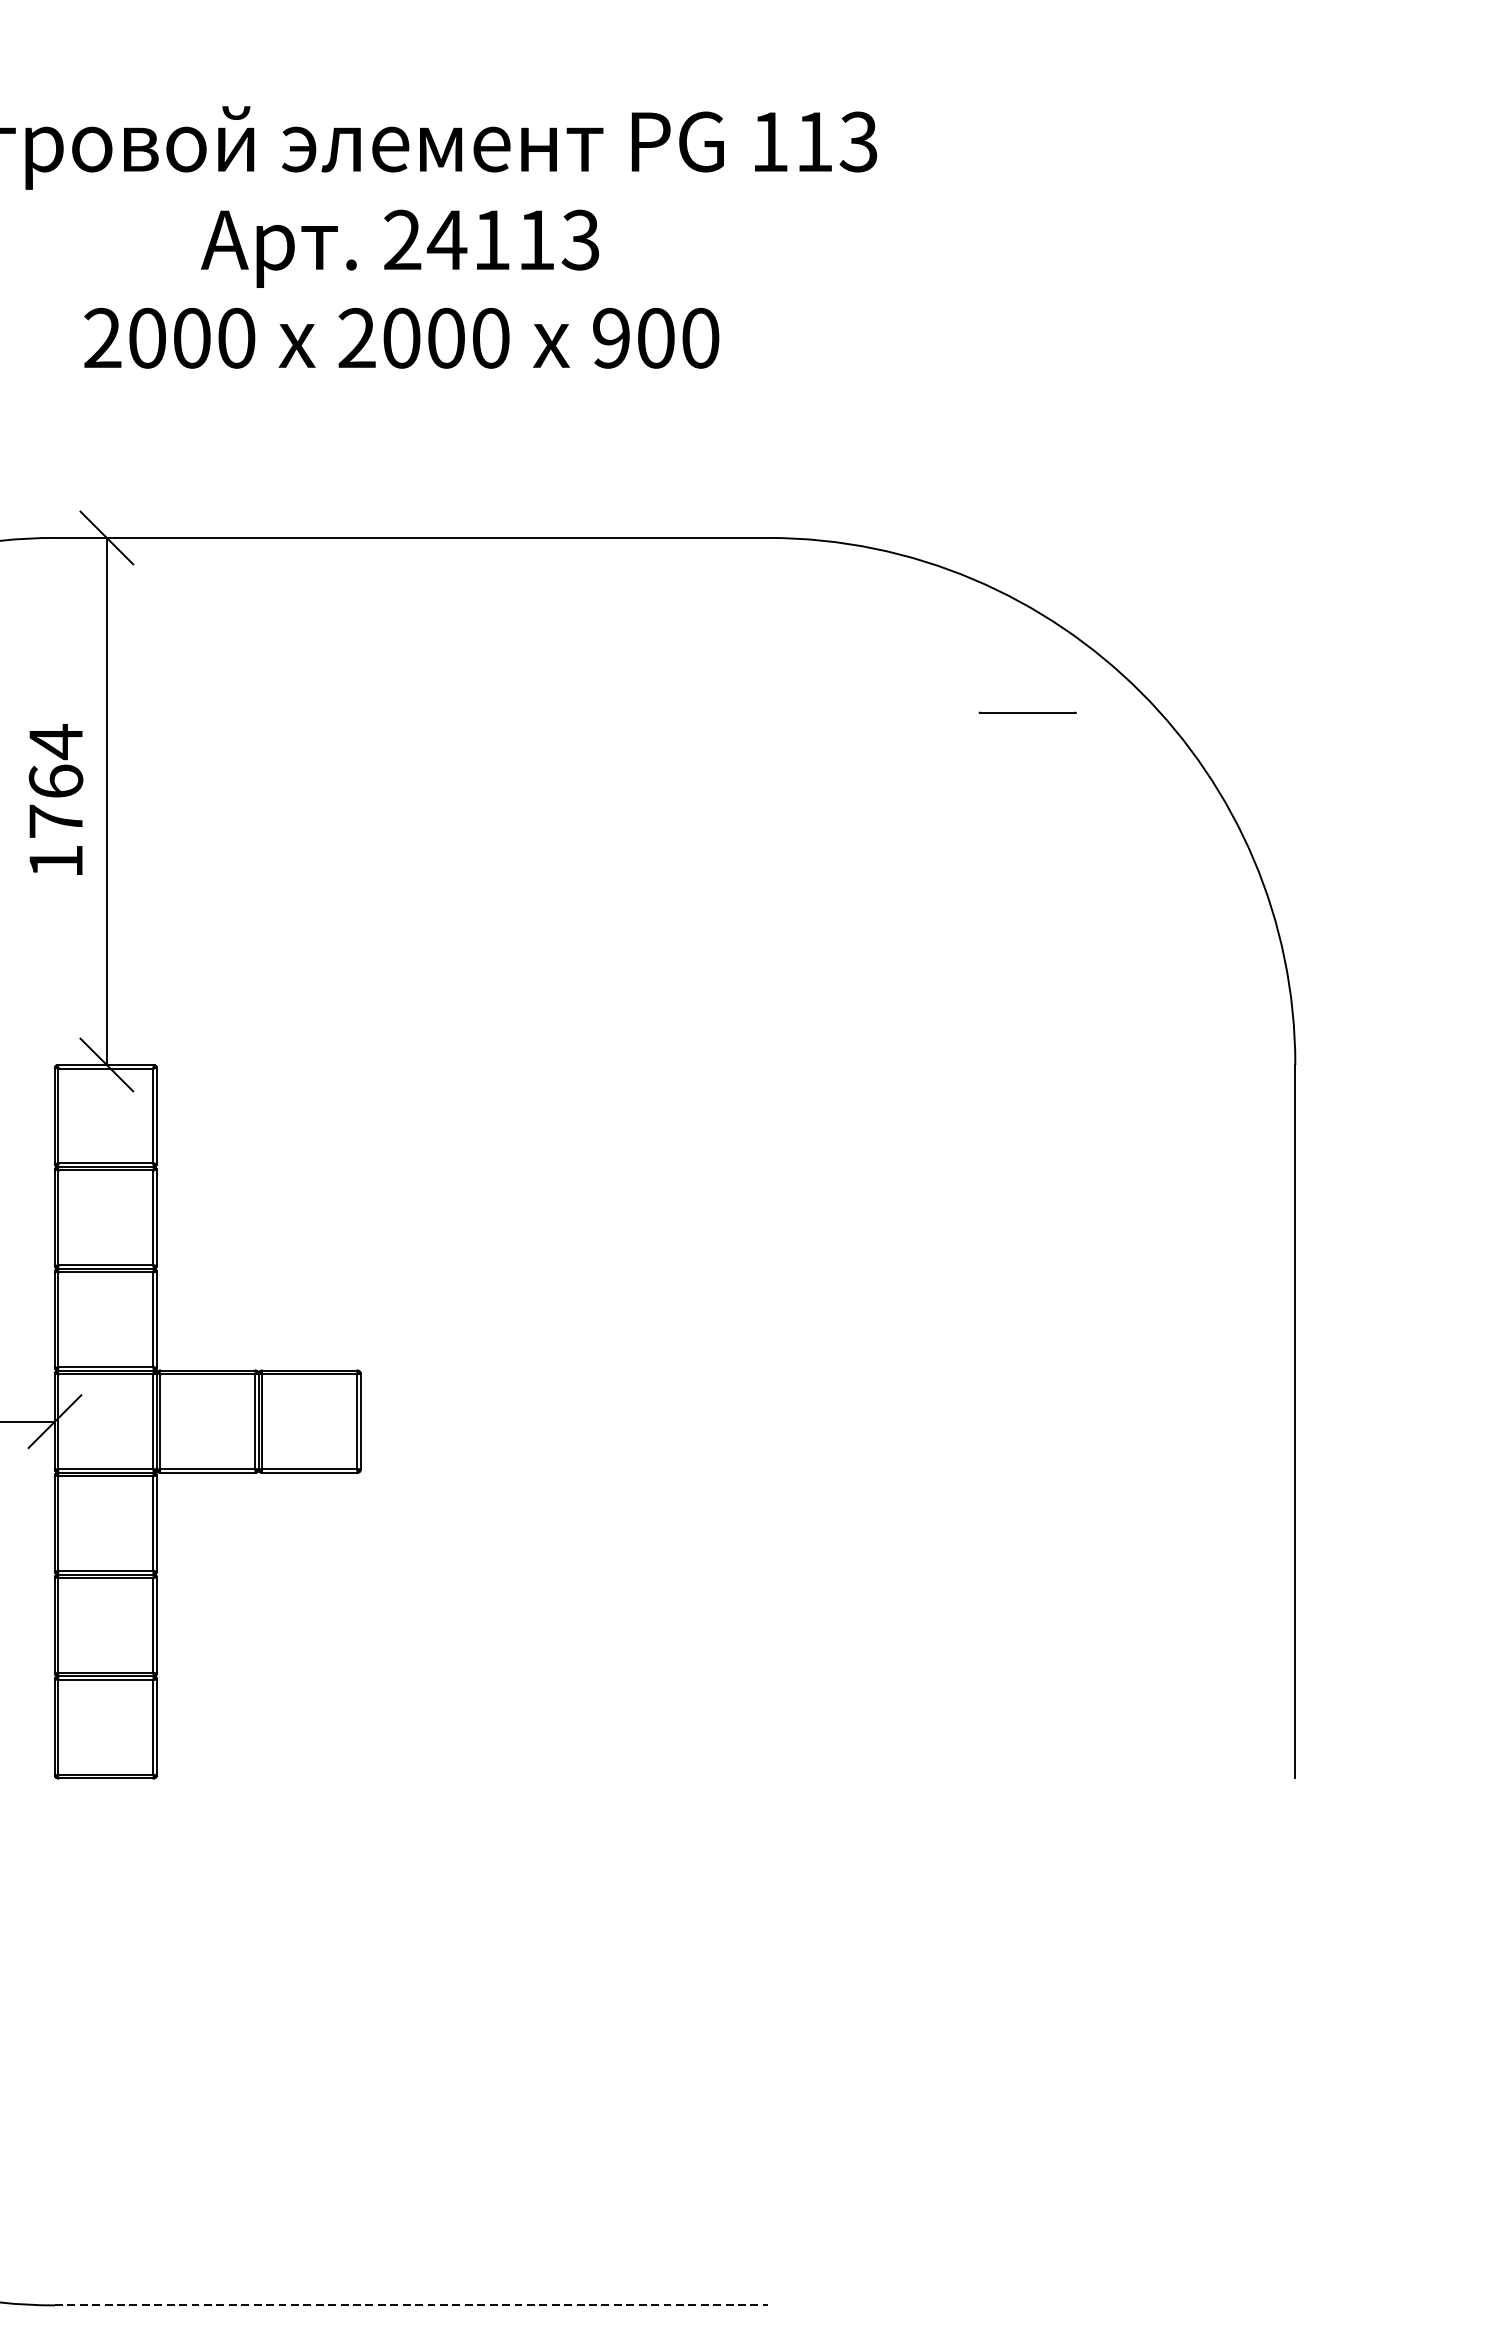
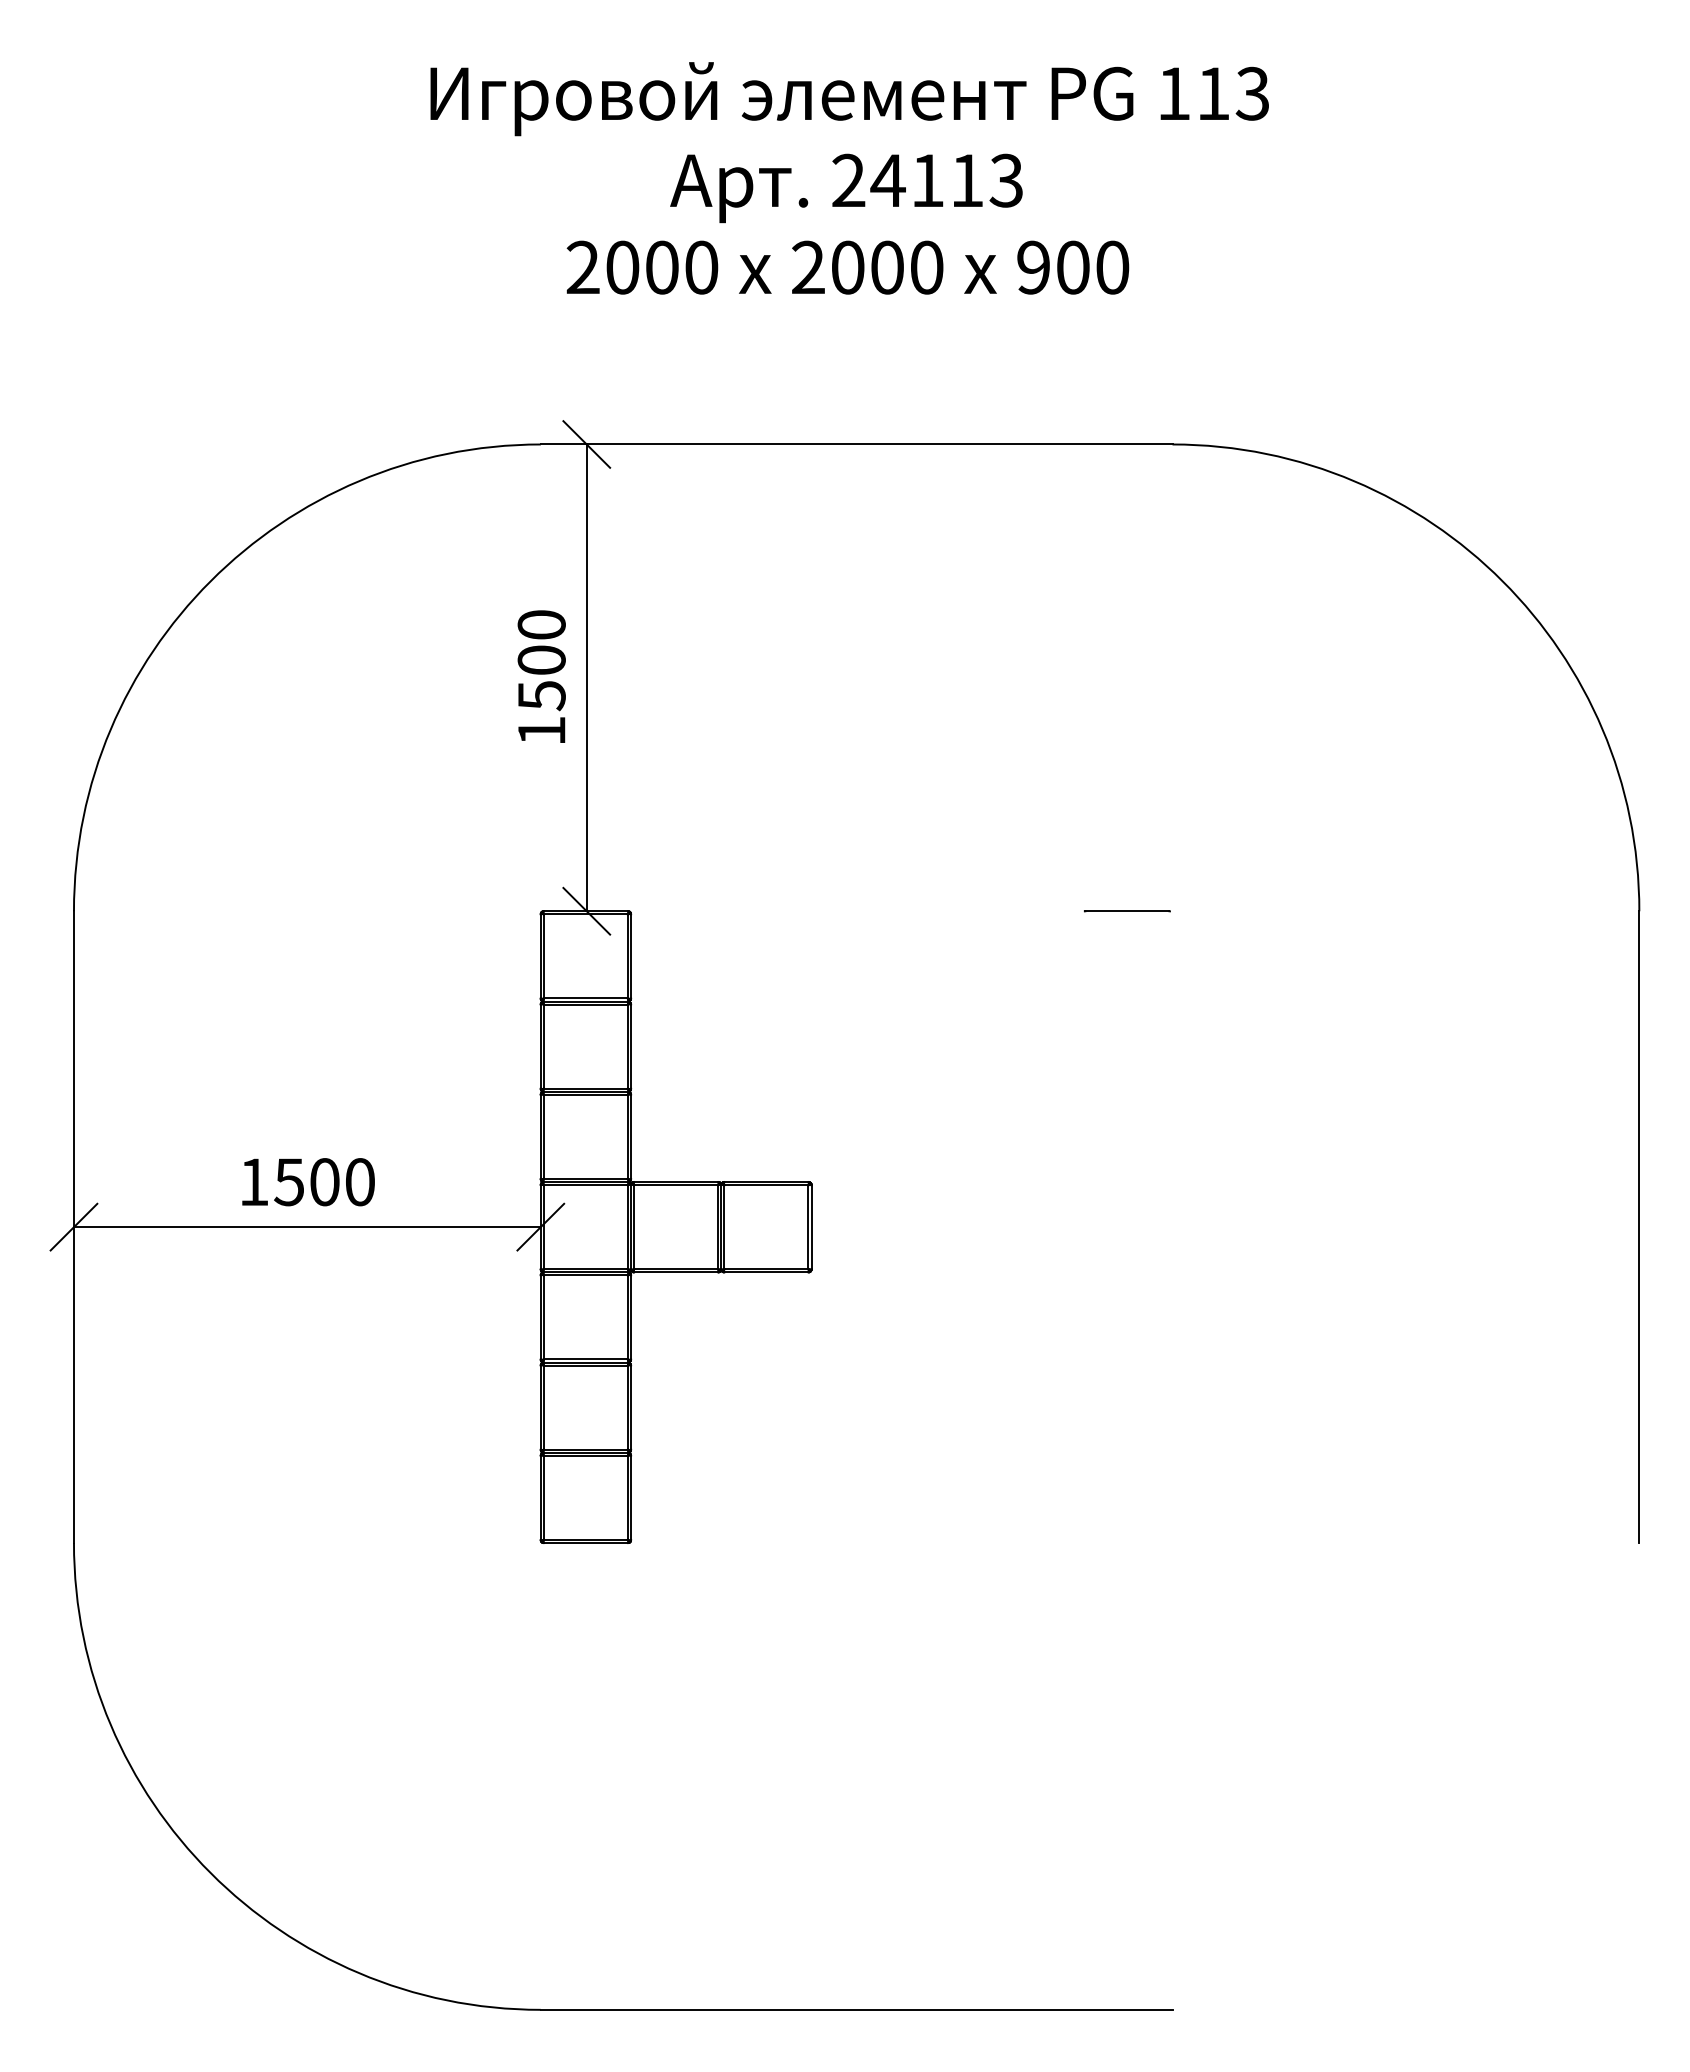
line: (1027, 712) -> (1127, 911), moved
text: (55, 781) -> (541, 660), 1764 -> 1500
line: (411, 2305) -> (856, 2009), dashed -> solid

